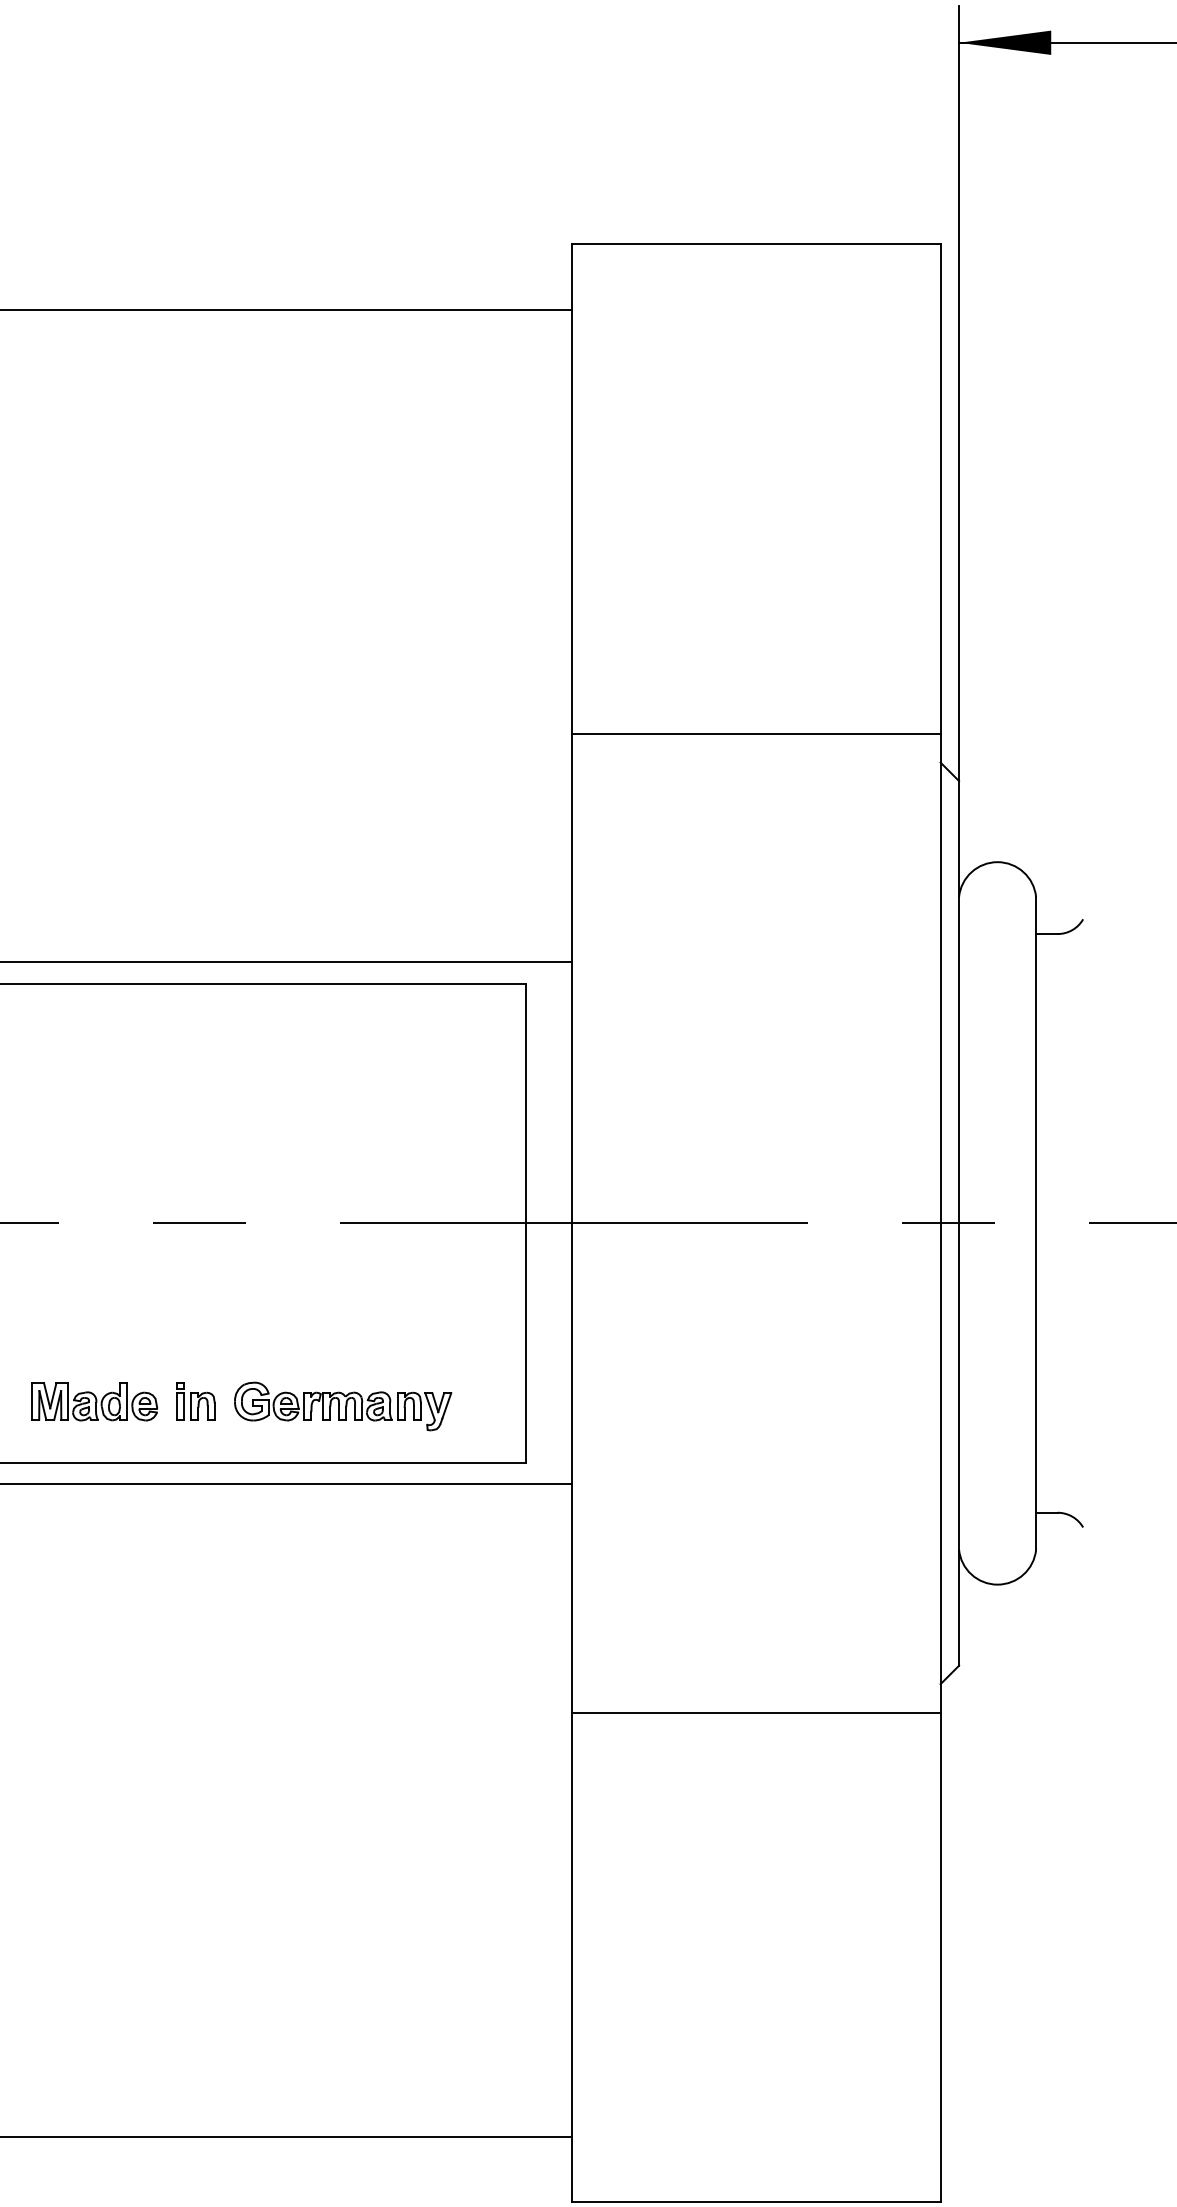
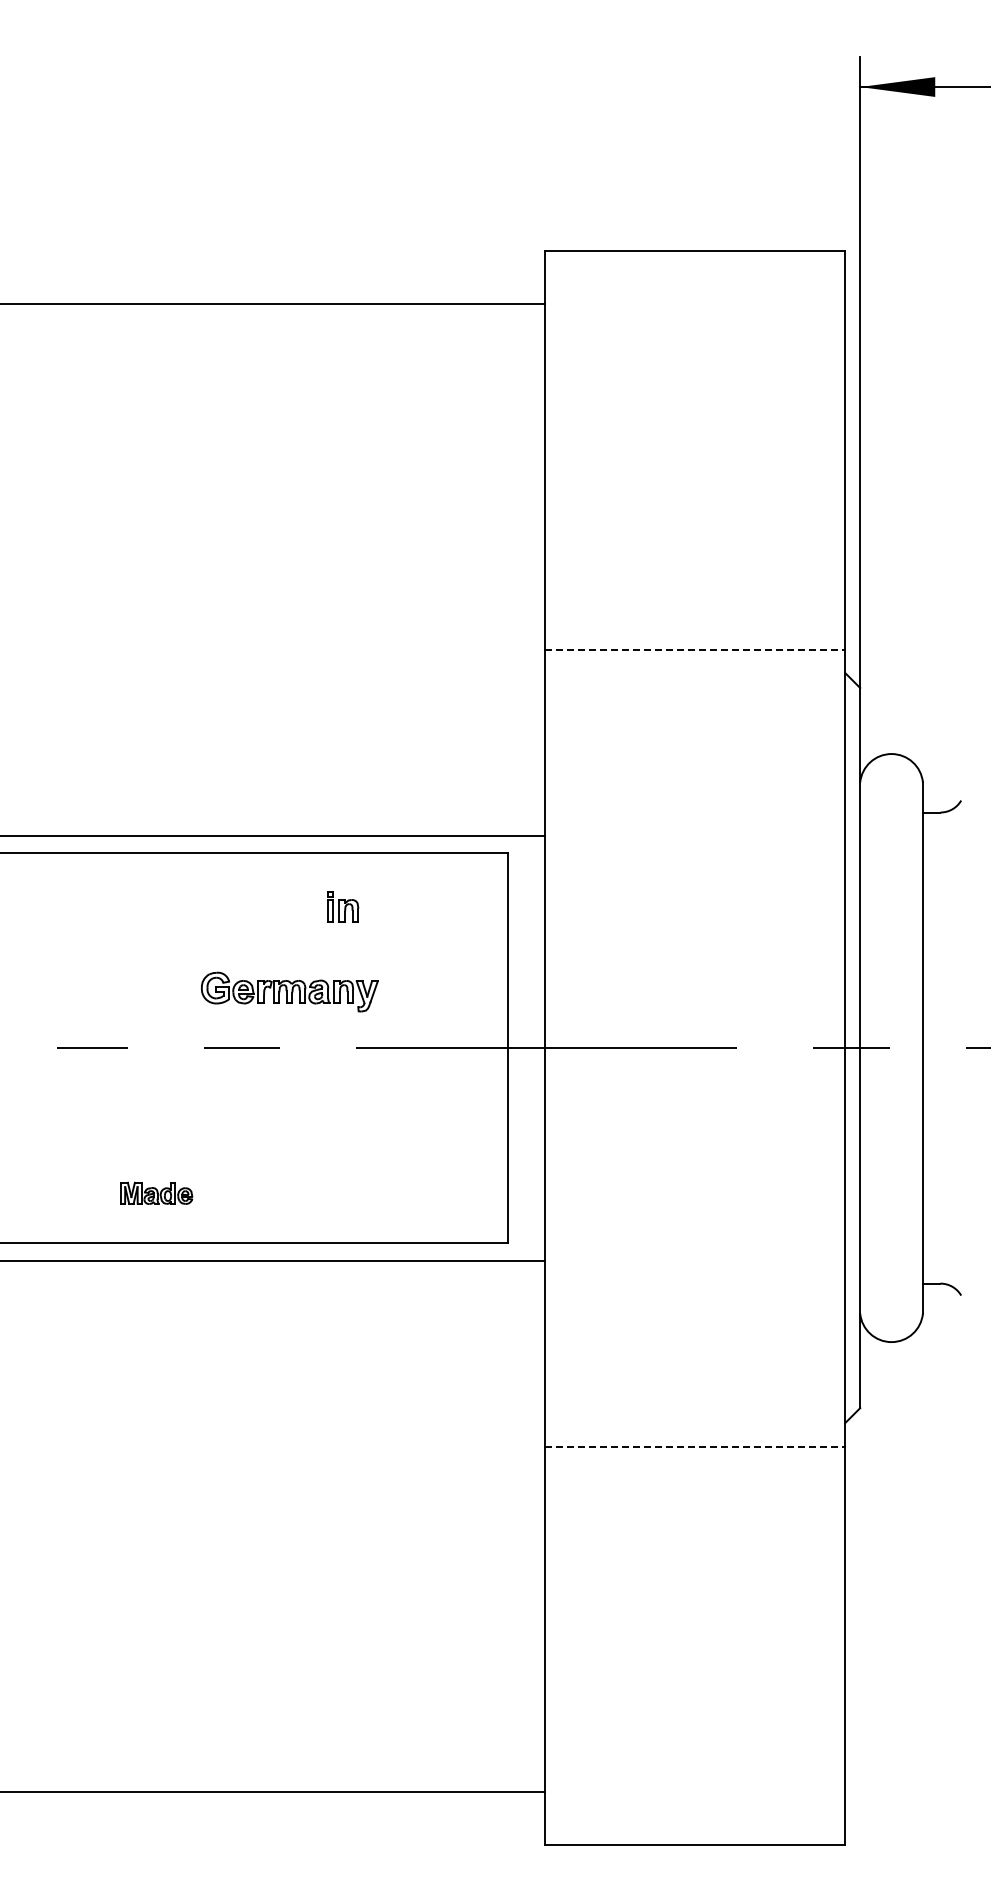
line: (756, 733) -> (695, 649), solid -> dashed
part: (196, 1400) -> (343, 906), moved
part: (94, 1402) -> (156, 1193), size x0.7
part: (342, 1405) -> (289, 991), moved
line: (756, 1712) -> (695, 1446), solid -> dashed

